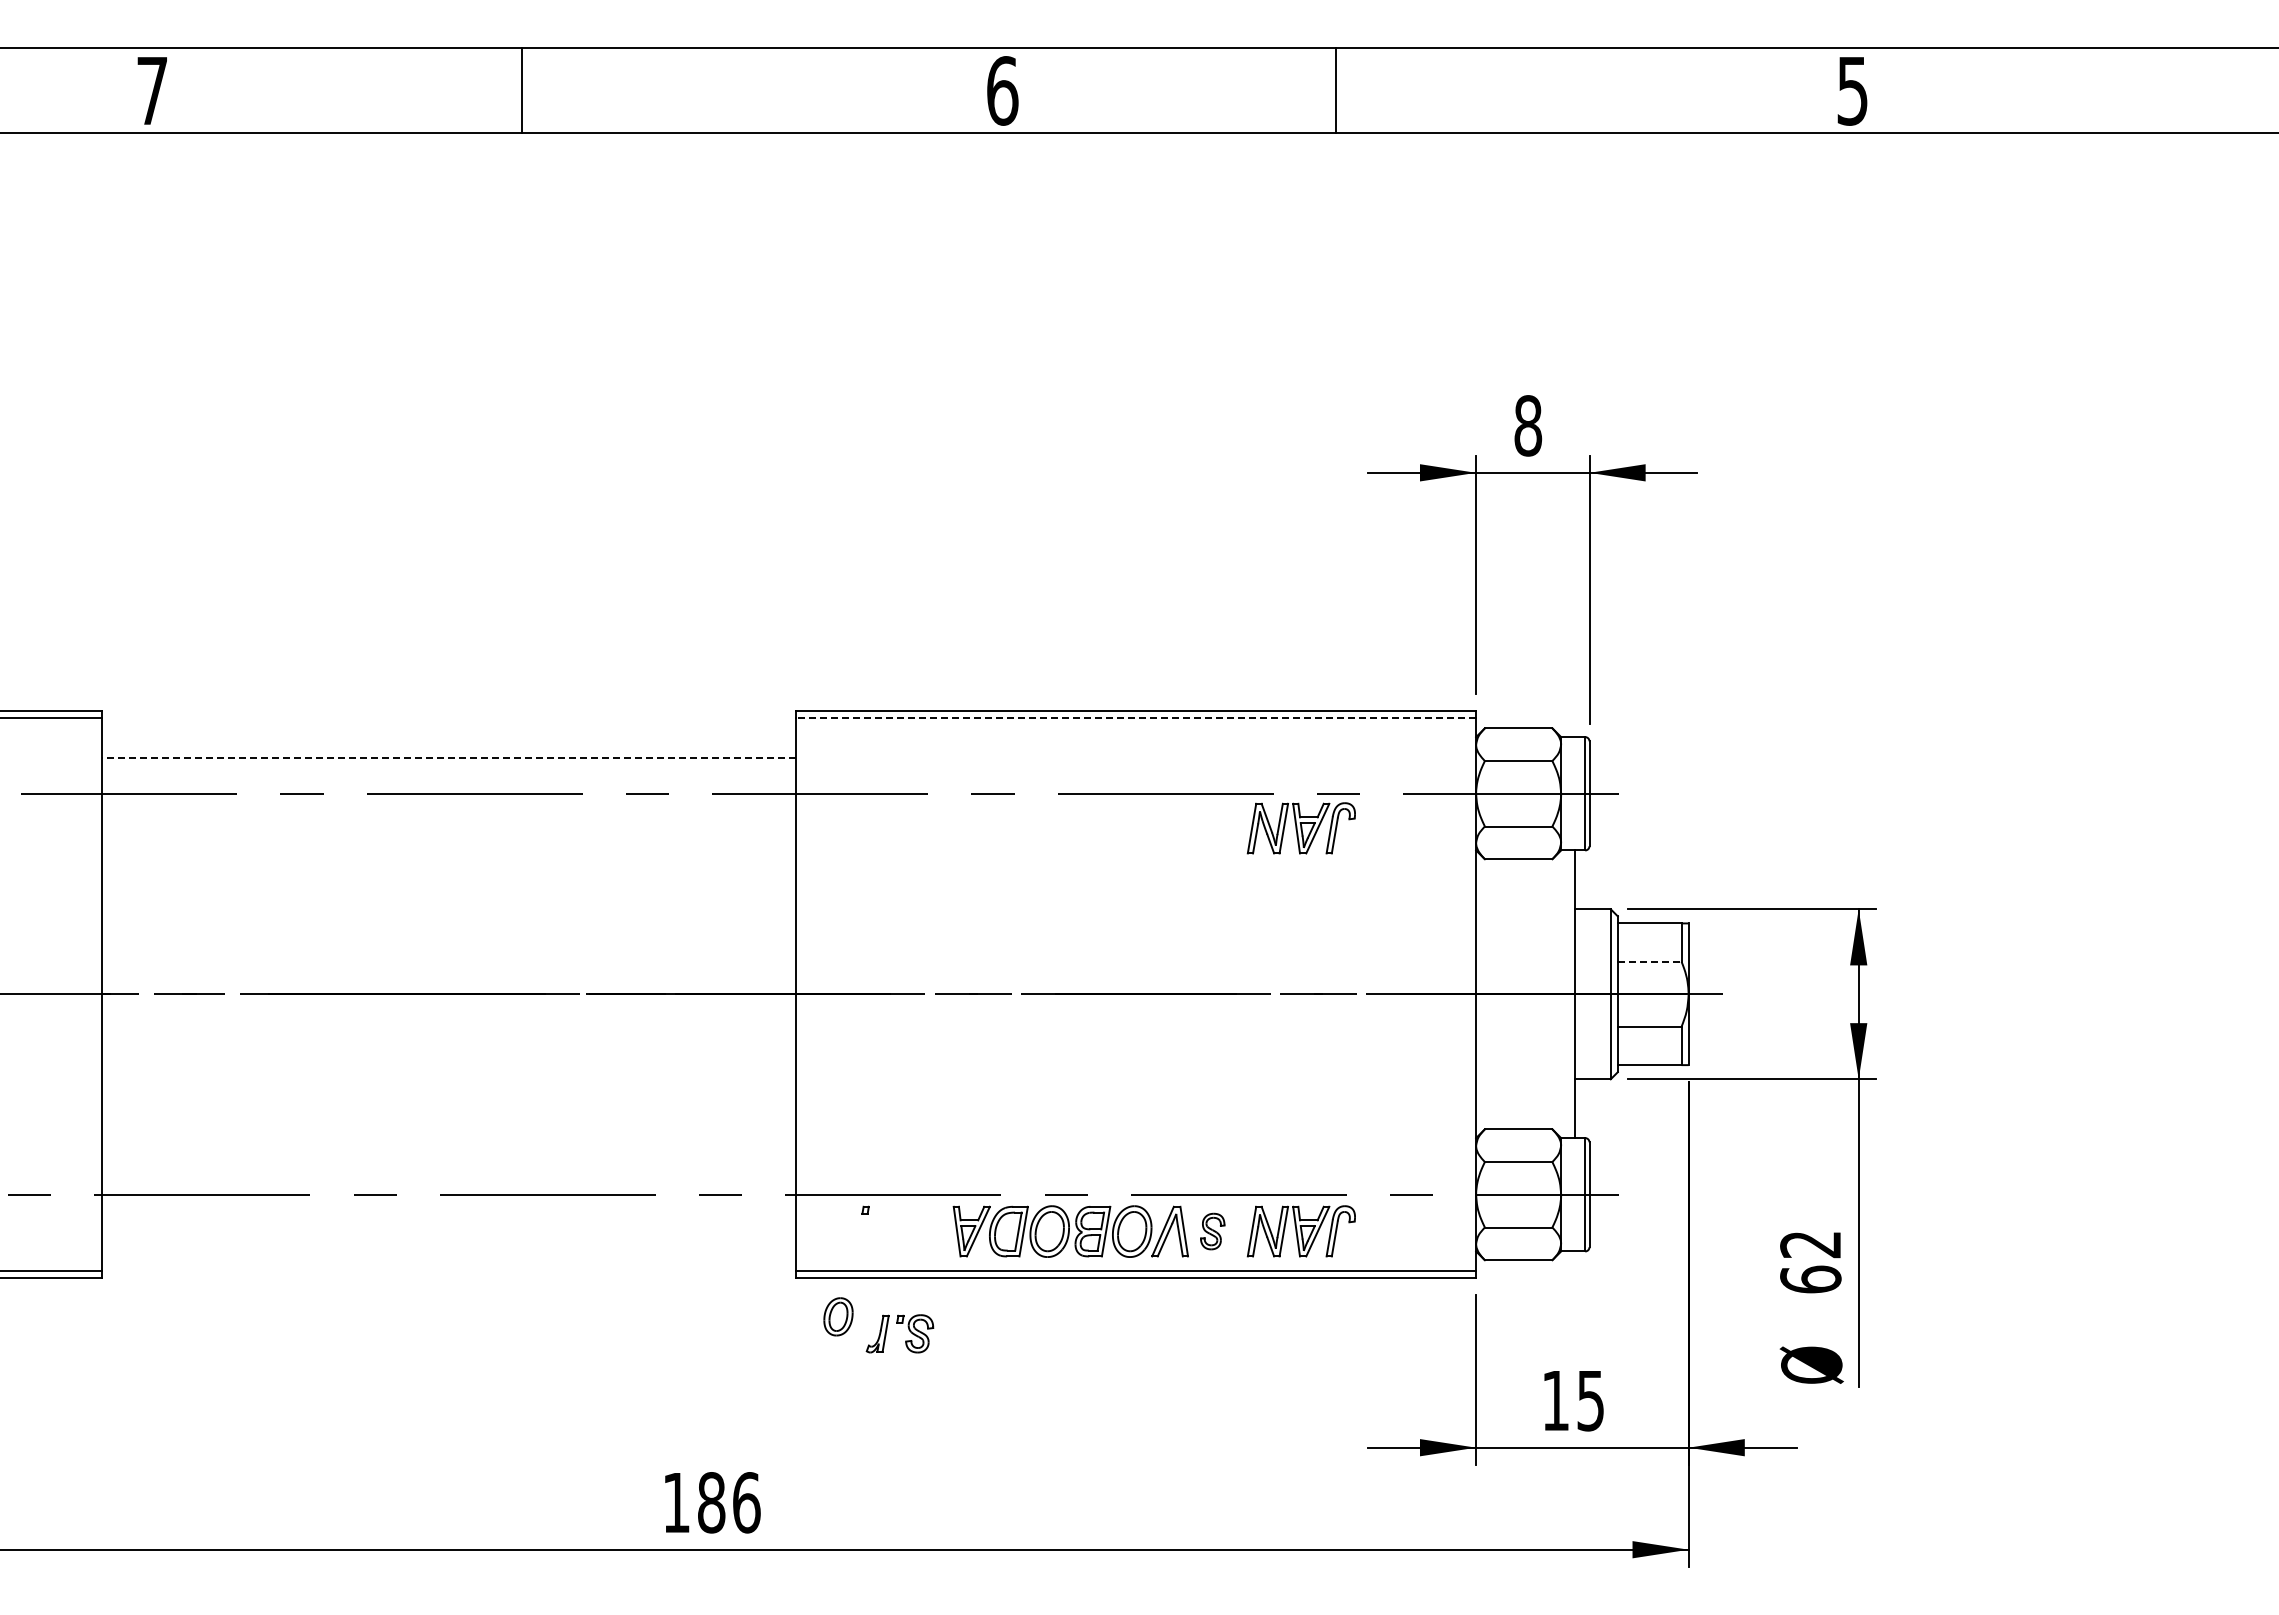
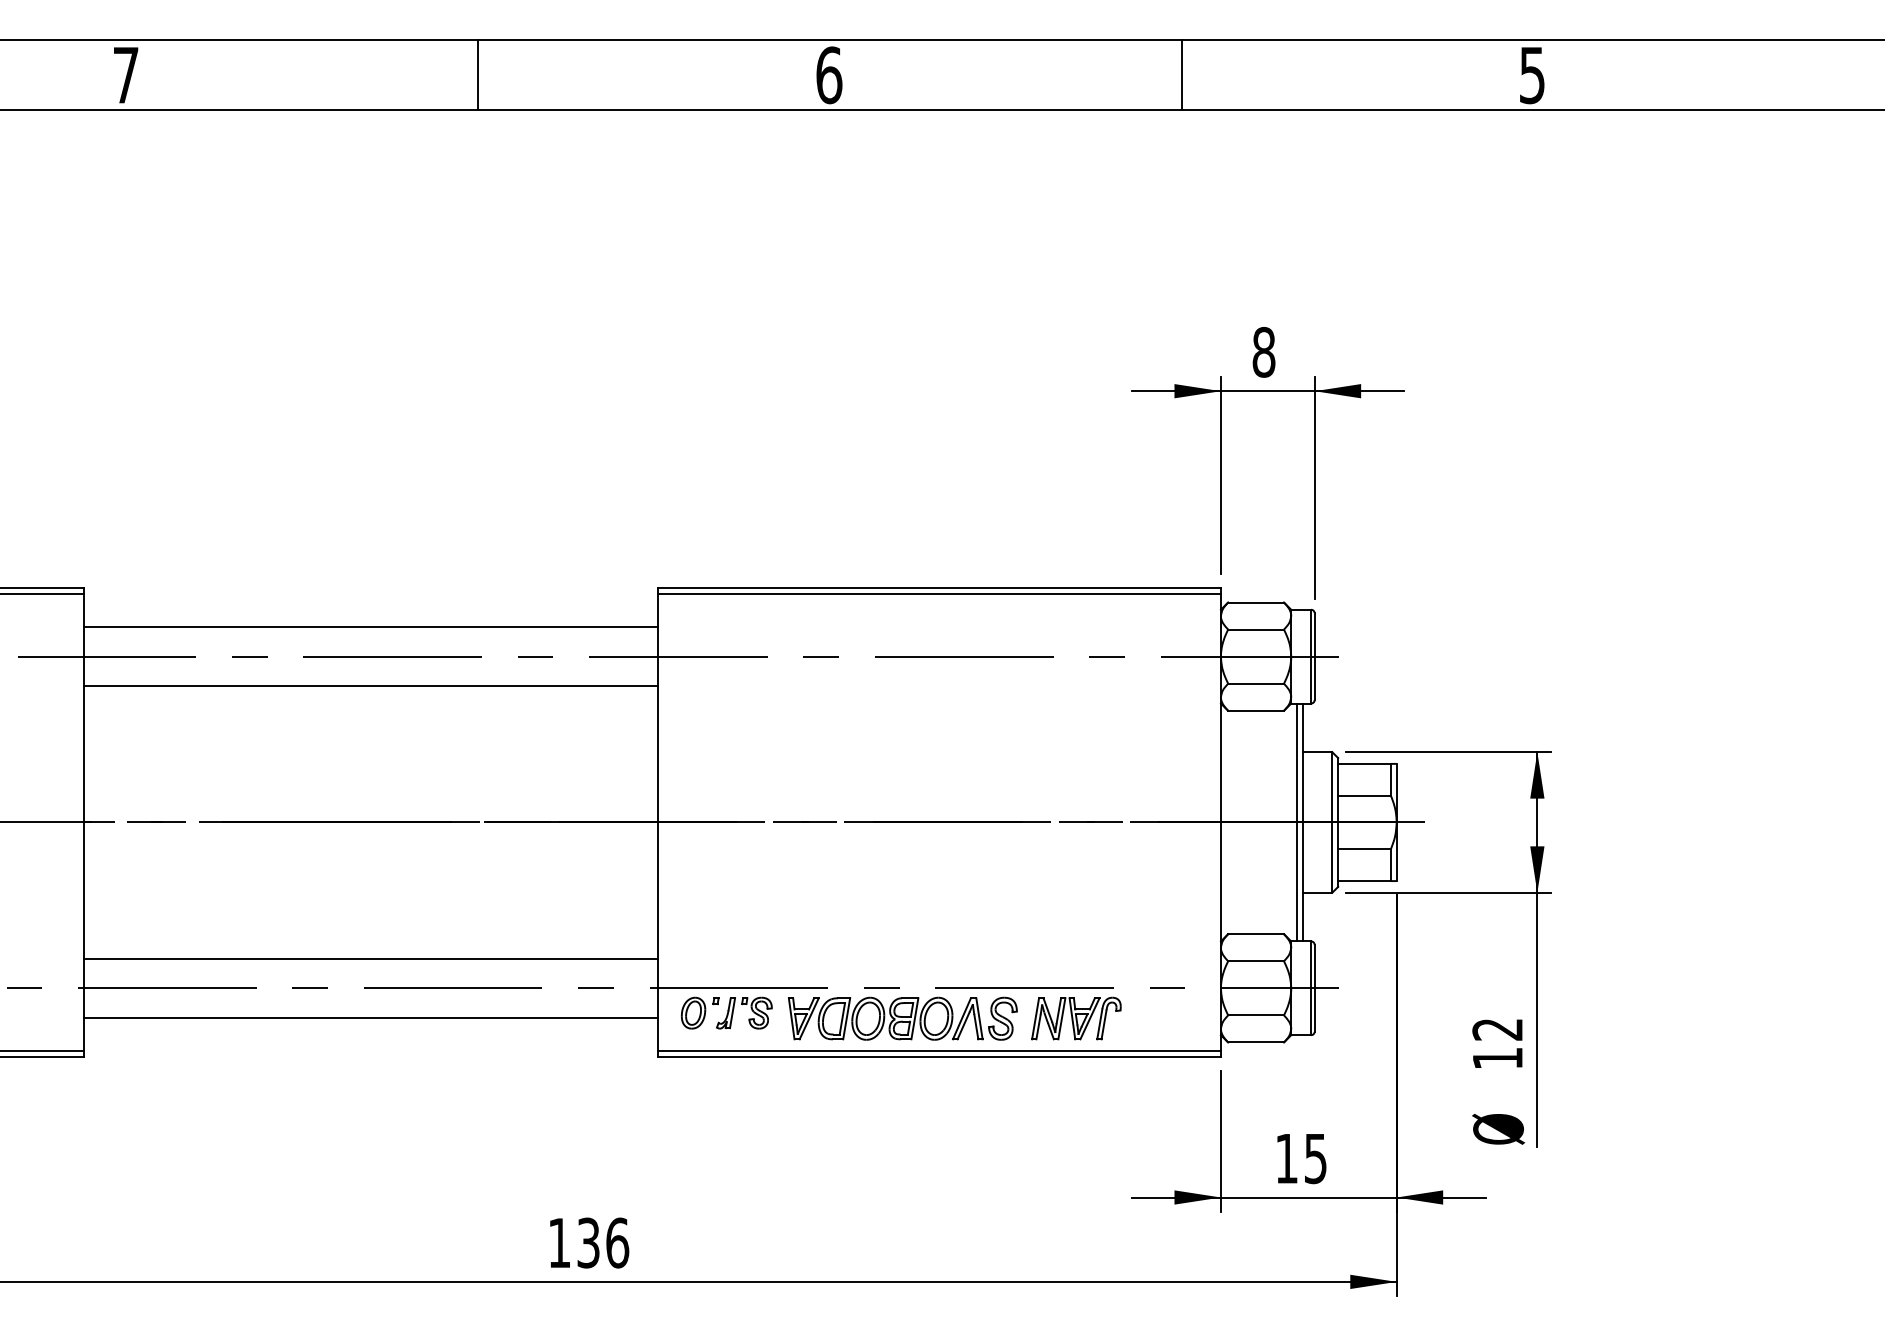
line: (522, 90) -> (478, 74), moved
line: (1336, 90) -> (1181, 74), moved
line: (1135, 717) -> (939, 593), dashed -> solid
line: (448, 758) -> (370, 627), dashed -> solid
part: (1300, 828) -> (1075, 685), removed
line: (448, 829) -> (370, 686), added
line: (1649, 961) -> (1364, 795), dashed -> solid
line: (1568, 994) -> (1297, 822), added
line: (448, 1159) -> (370, 959), added
line: (448, 1230) -> (370, 1017), added
part: (1212, 1231) -> (1002, 1018), size x1.43
text: (1810, 1279) -> (1497, 1058), 62 -> 12
part: (838, 1316) -> (693, 1012), moved
part: (905, 1340) -> (748, 1018), moved
text: (711, 1502) -> (588, 1242), 186 -> 136

